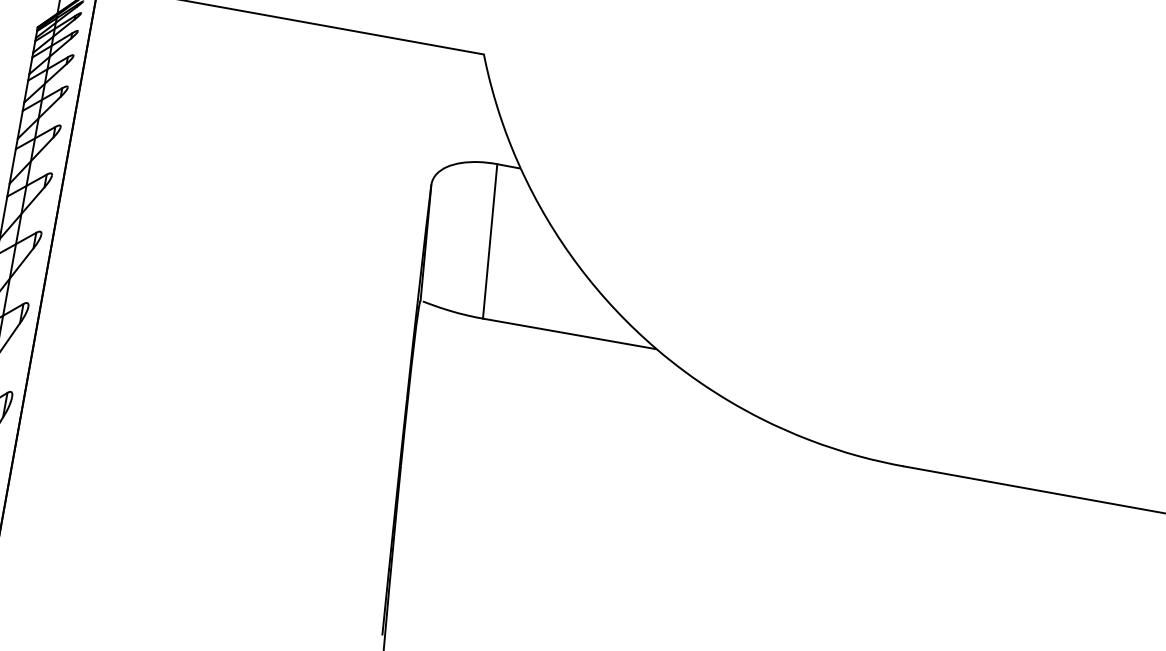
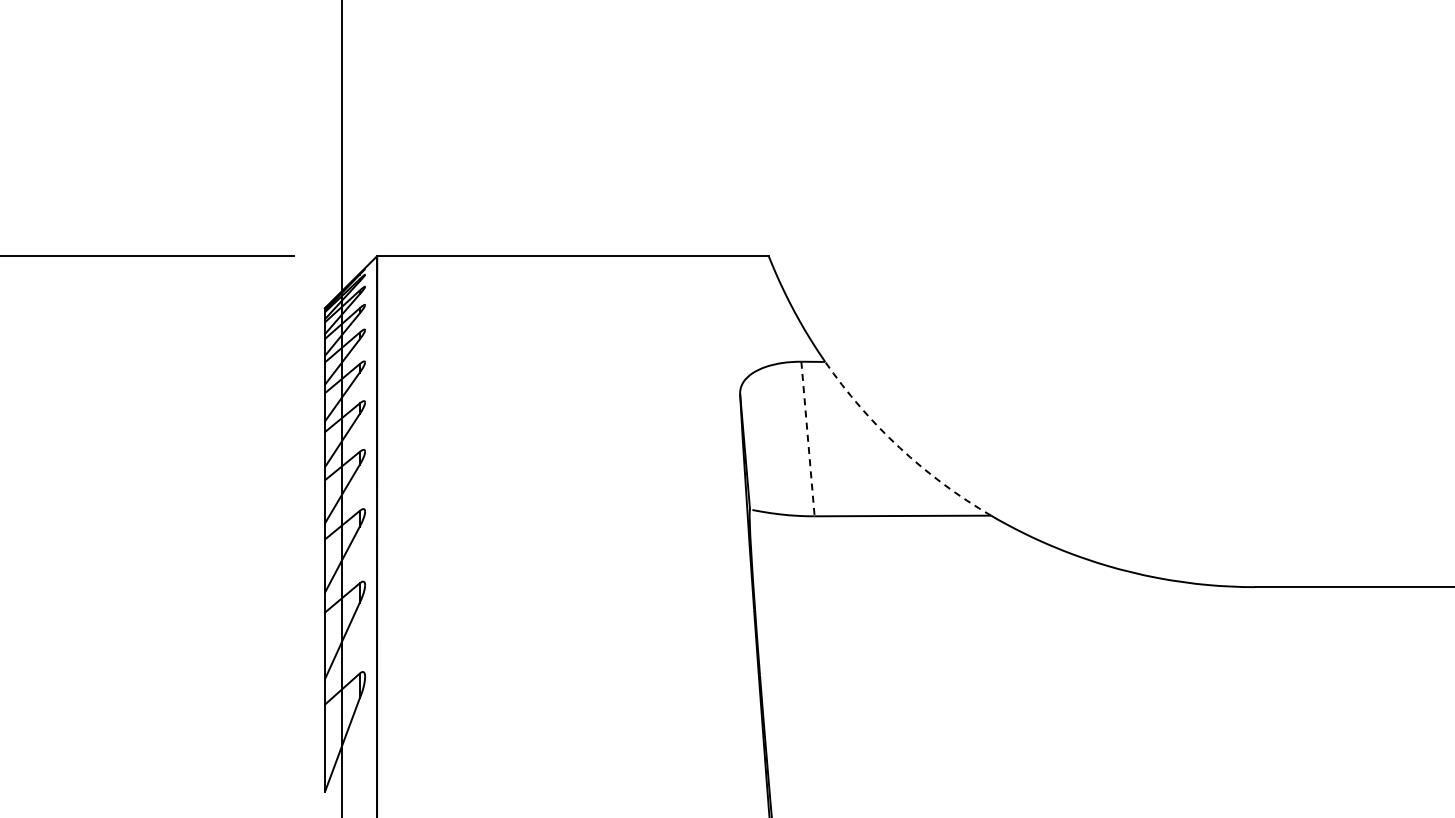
line: (490, 241) -> (808, 439), solid -> dashed
arc: (578, 265) -> (899, 447), solid -> dashed

